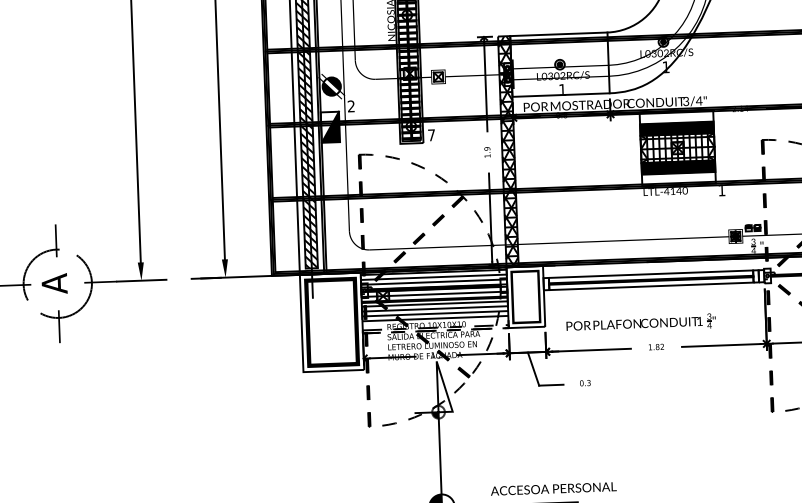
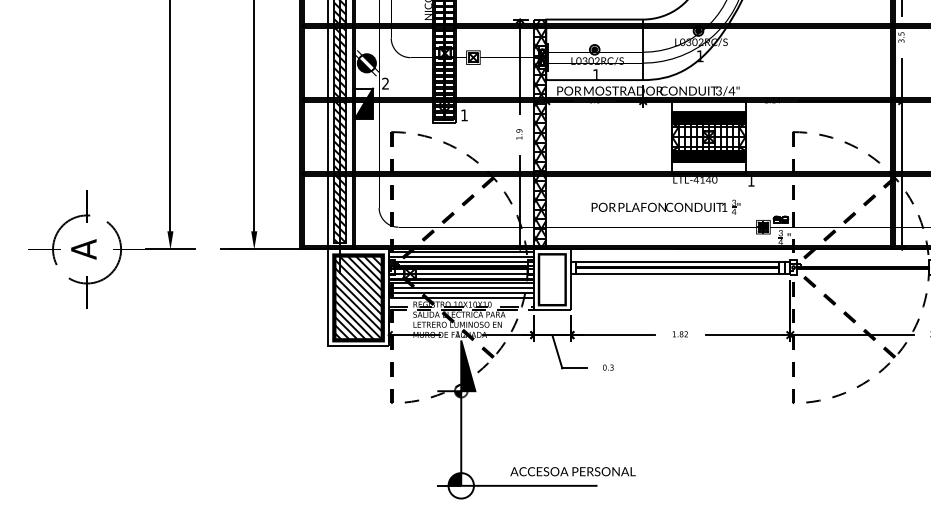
text: (431, 135) -> (464, 115), 7 -> 1
hatch: (331, 321) -> (358, 297), added
part: (640, 322) -> (665, 206), moved
fill: (444, 386) -> (468, 365), added

